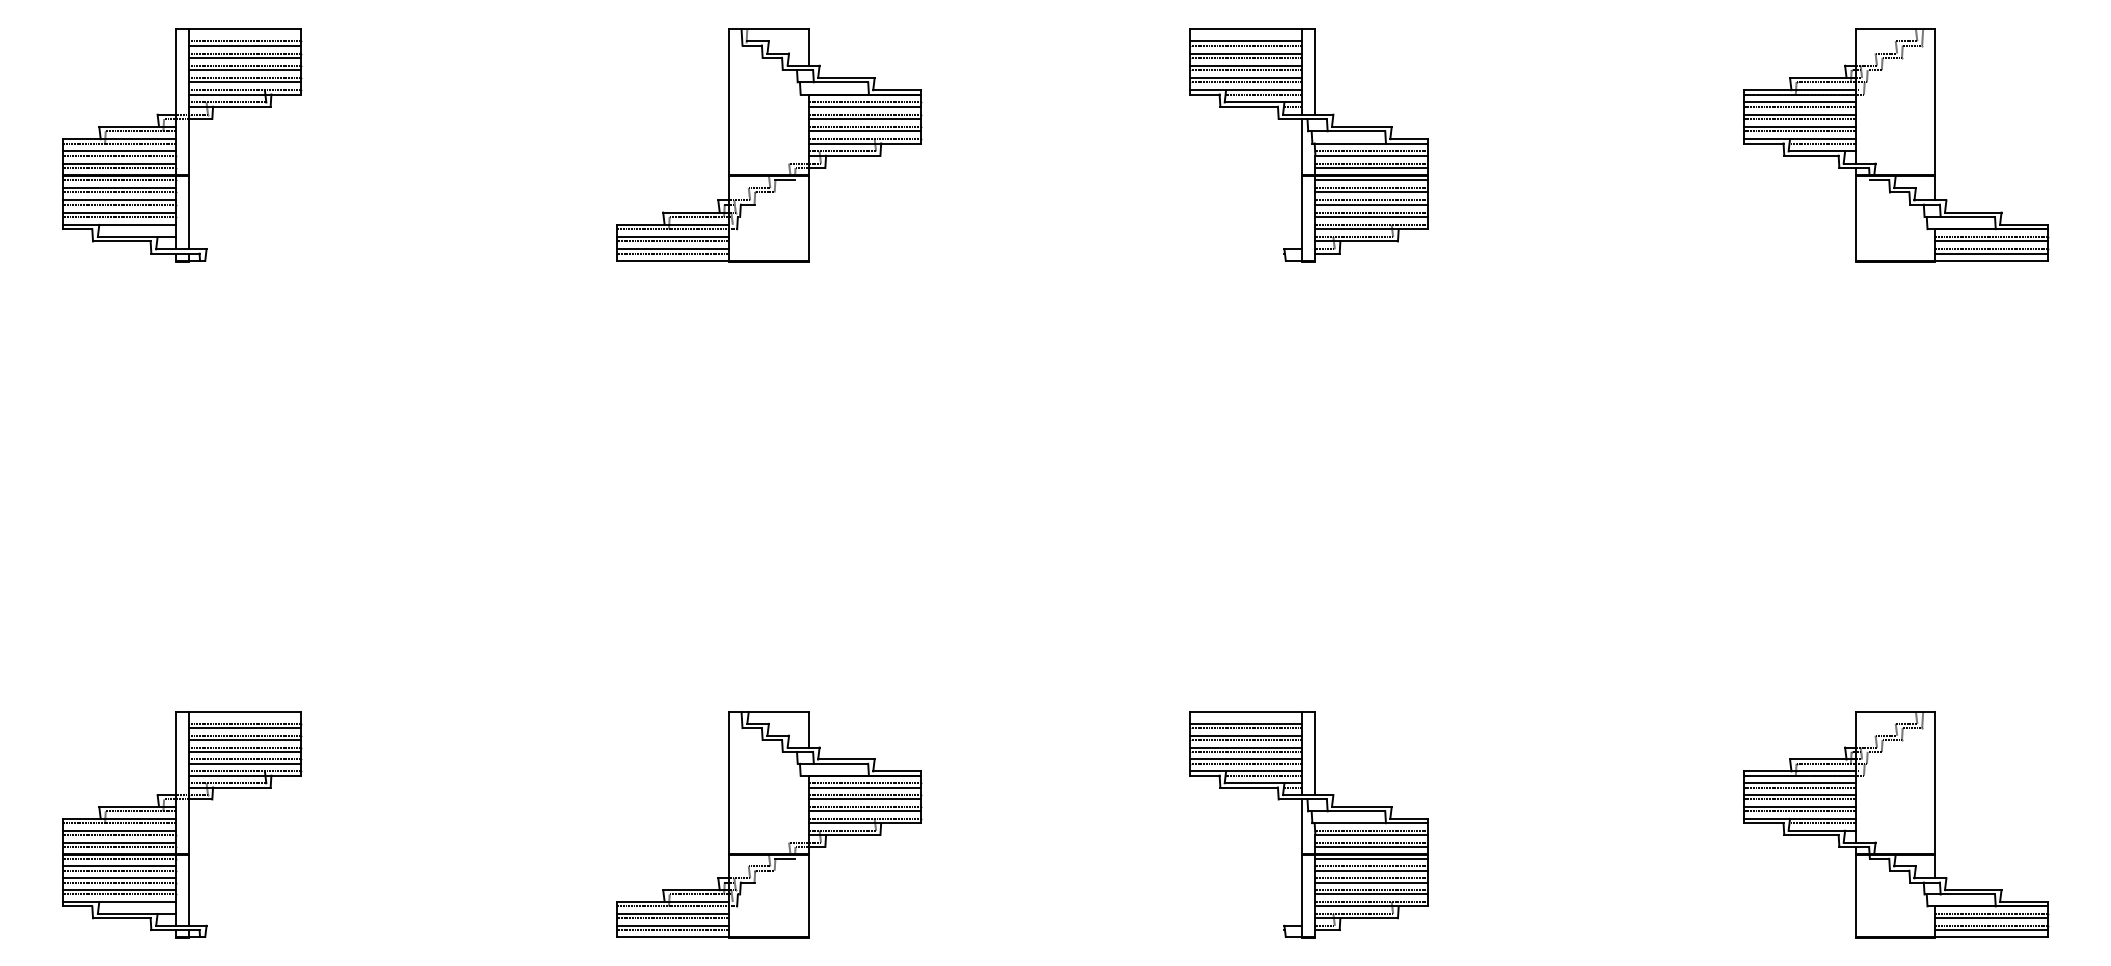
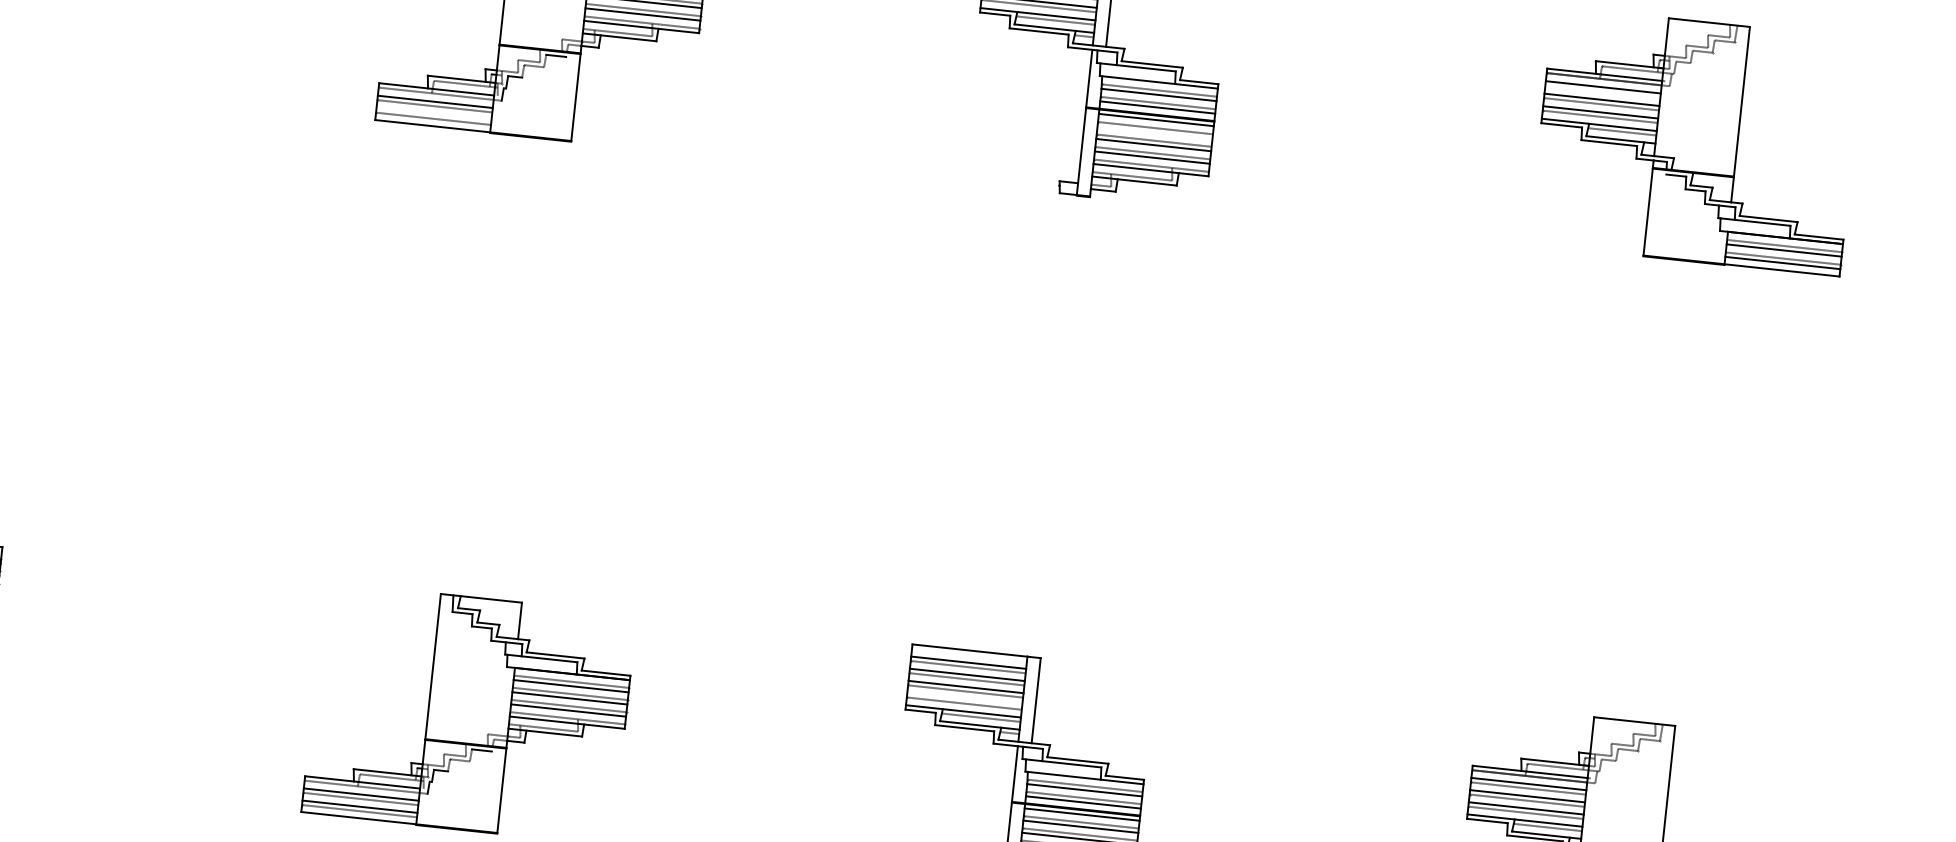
line: (1799, 106) -> (1602, 91), removed
line: (1371, 192) -> (1154, 132), removed
line: (672, 249) -> (433, 114), removed
line: (1246, 759) -> (965, 699), removed

